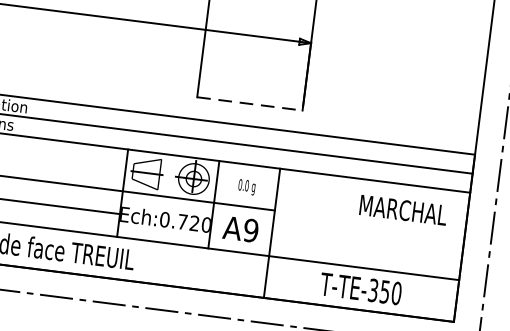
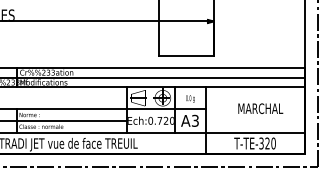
line: (251, 104) -> (187, 56), dashed -> solid
text: (403, 209) -> (260, 108), moved
text: (249, 229) -> (194, 120), A9 -> A3
text: (384, 291) -> (267, 143), T-TE-350 -> T-TE-320

